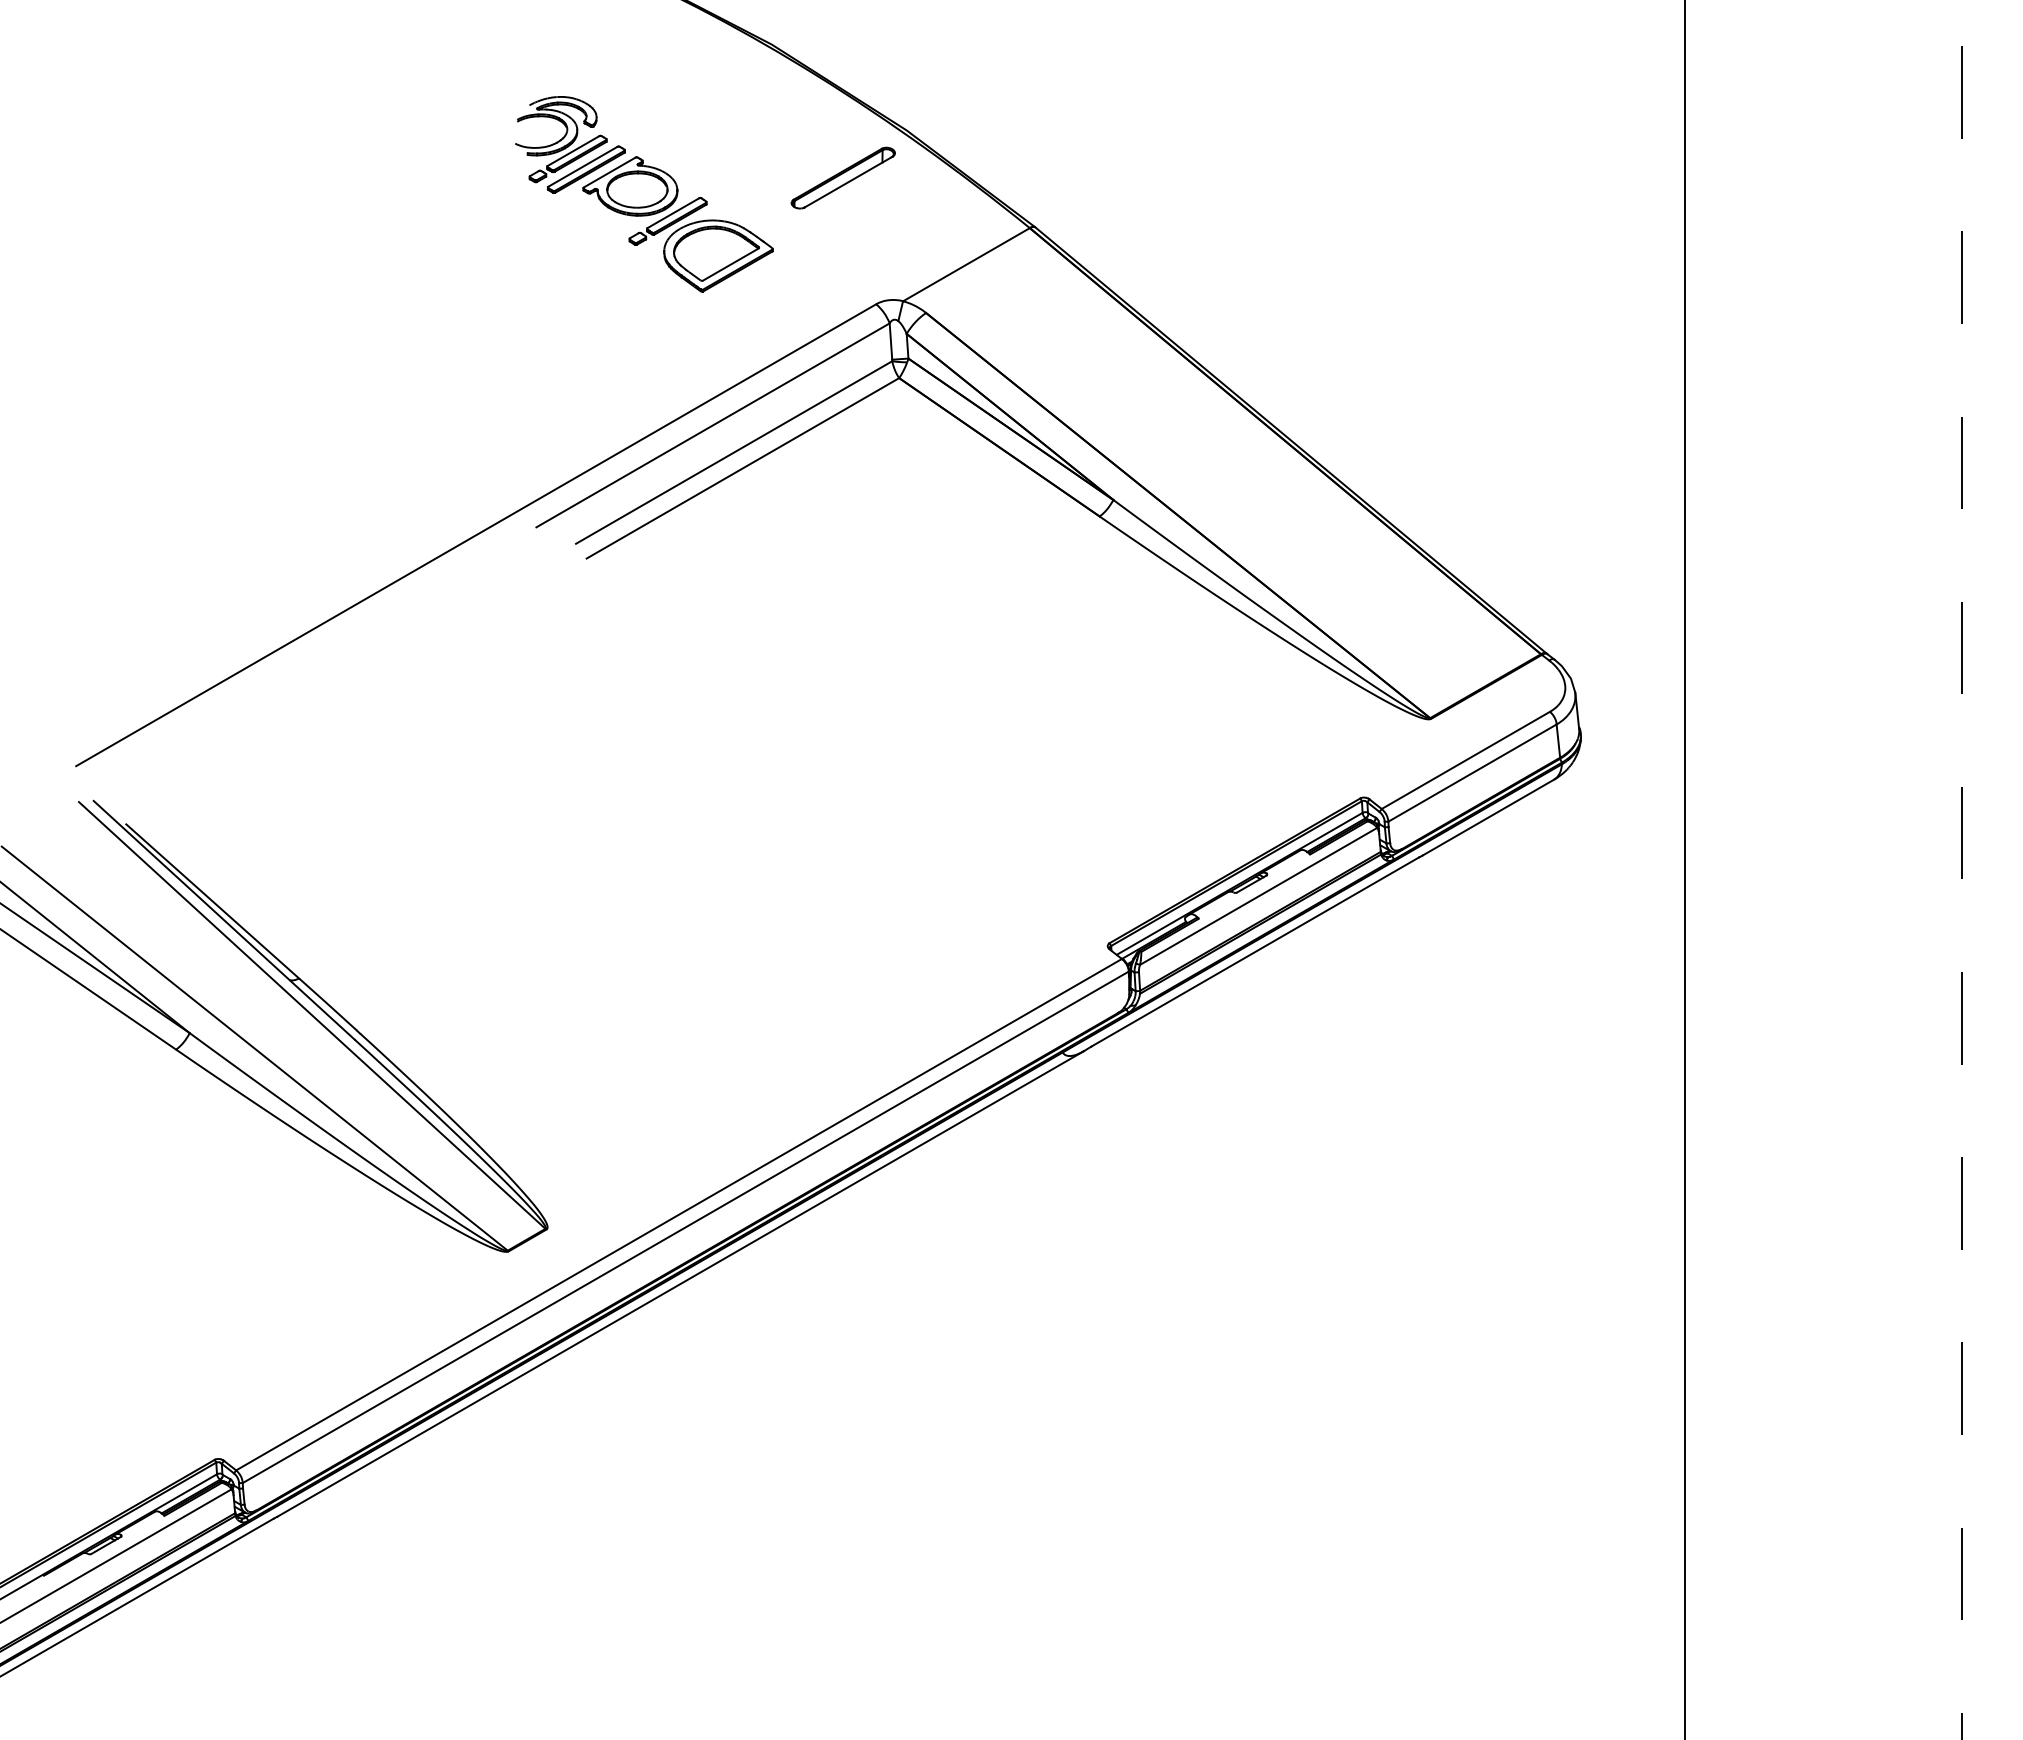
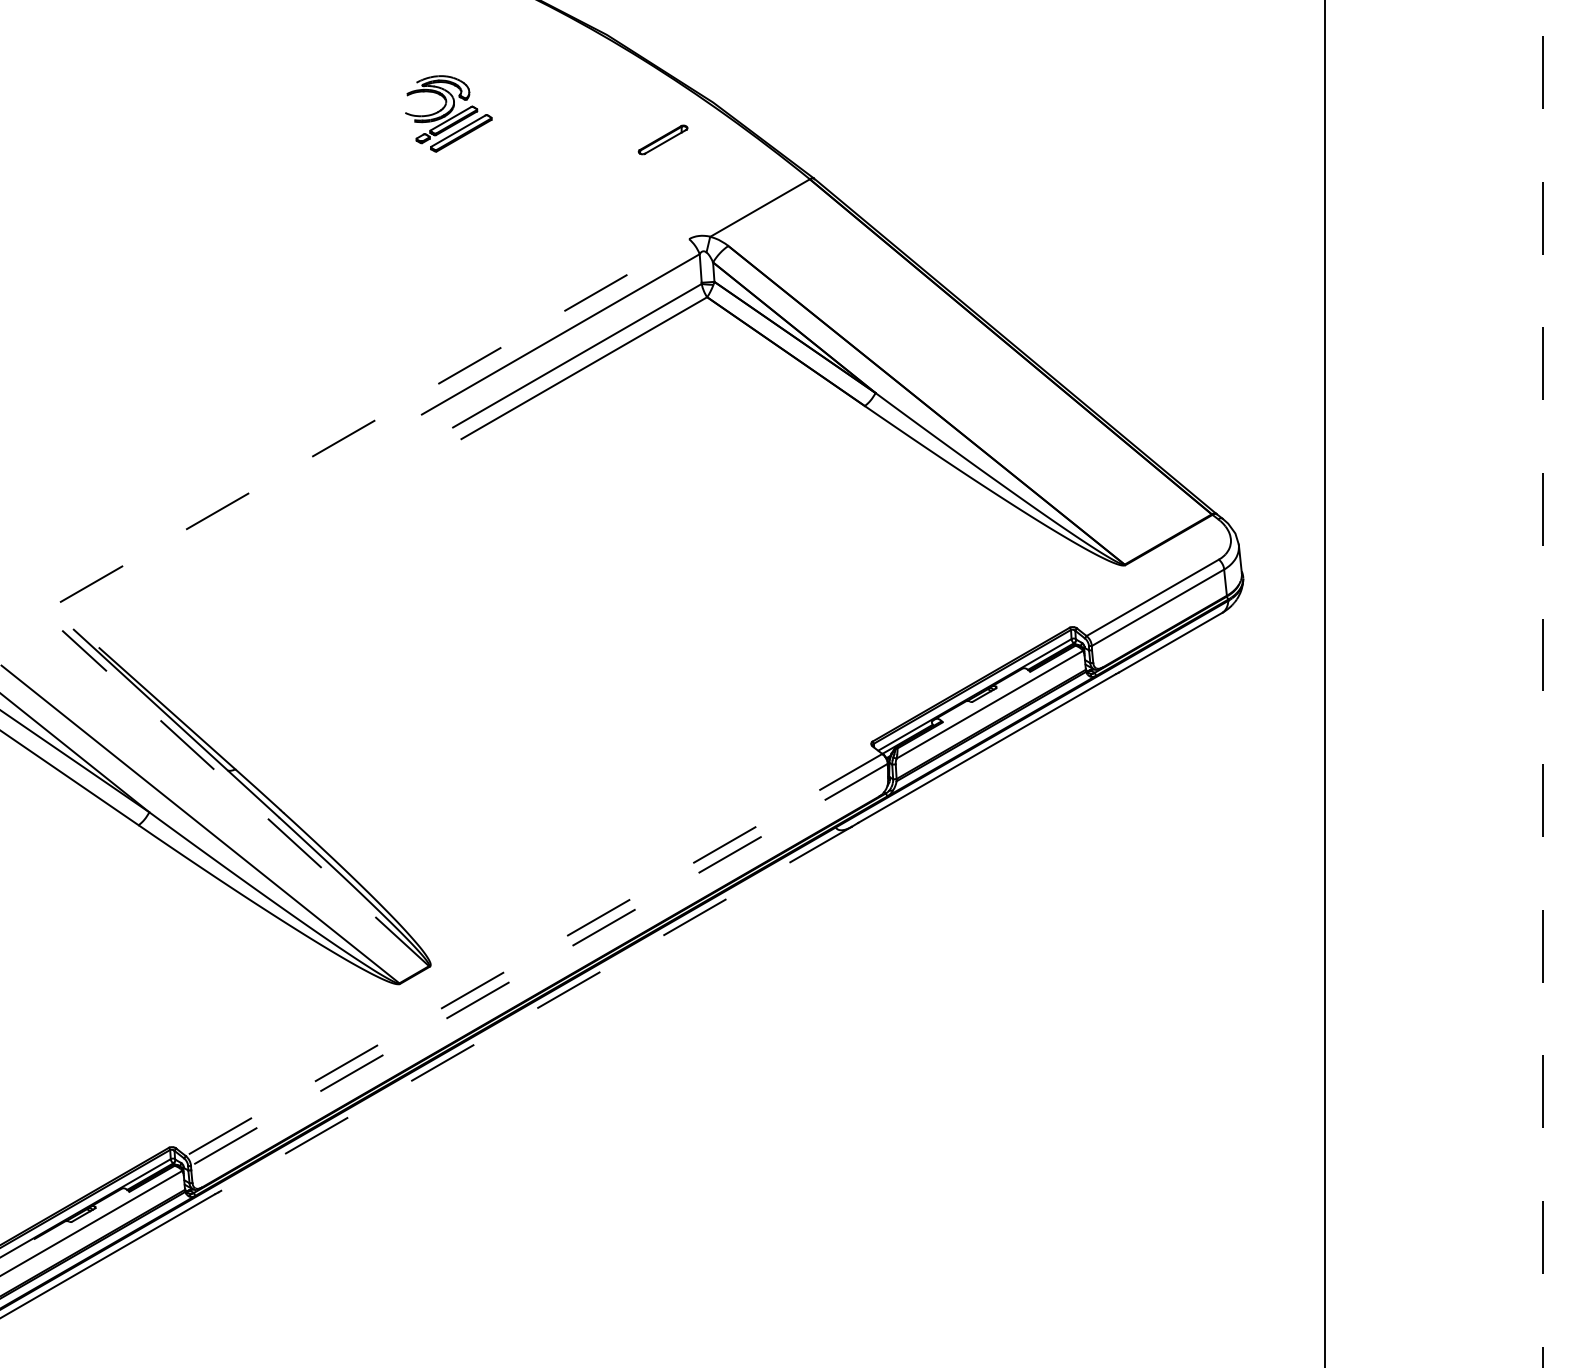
part: (842, 177) -> (662, 139), size x0.6
part: (677, 224) -> (532, 176), removed
line: (476, 535) -> (374, 420), solid -> dashed
line: (311, 1015) -> (245, 798), solid -> dashed
line: (678, 1214) -> (533, 954), solid -> dashed
line: (685, 1227) -> (539, 965), solid -> dashed
line: (680, 1283) -> (535, 1009), solid -> dashed

